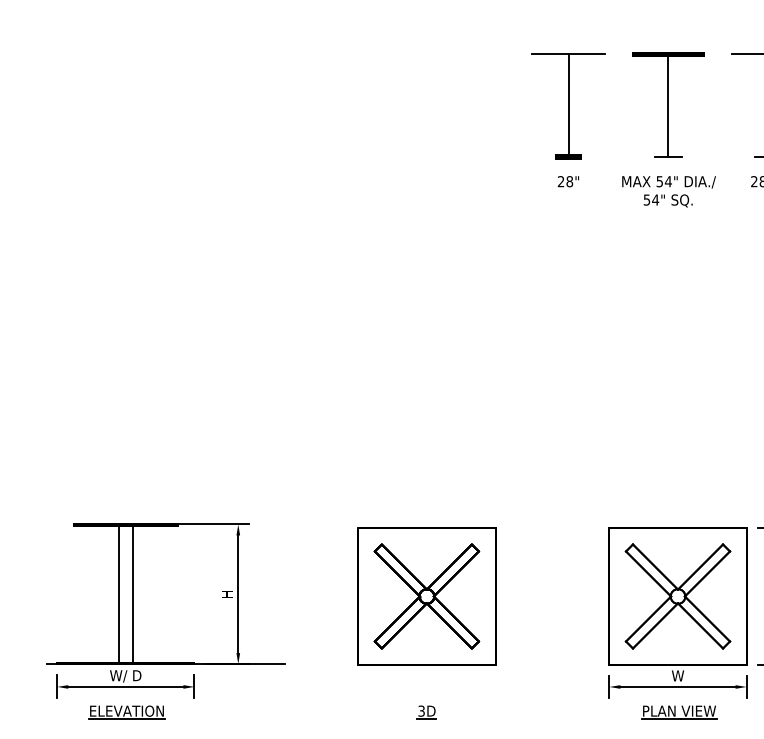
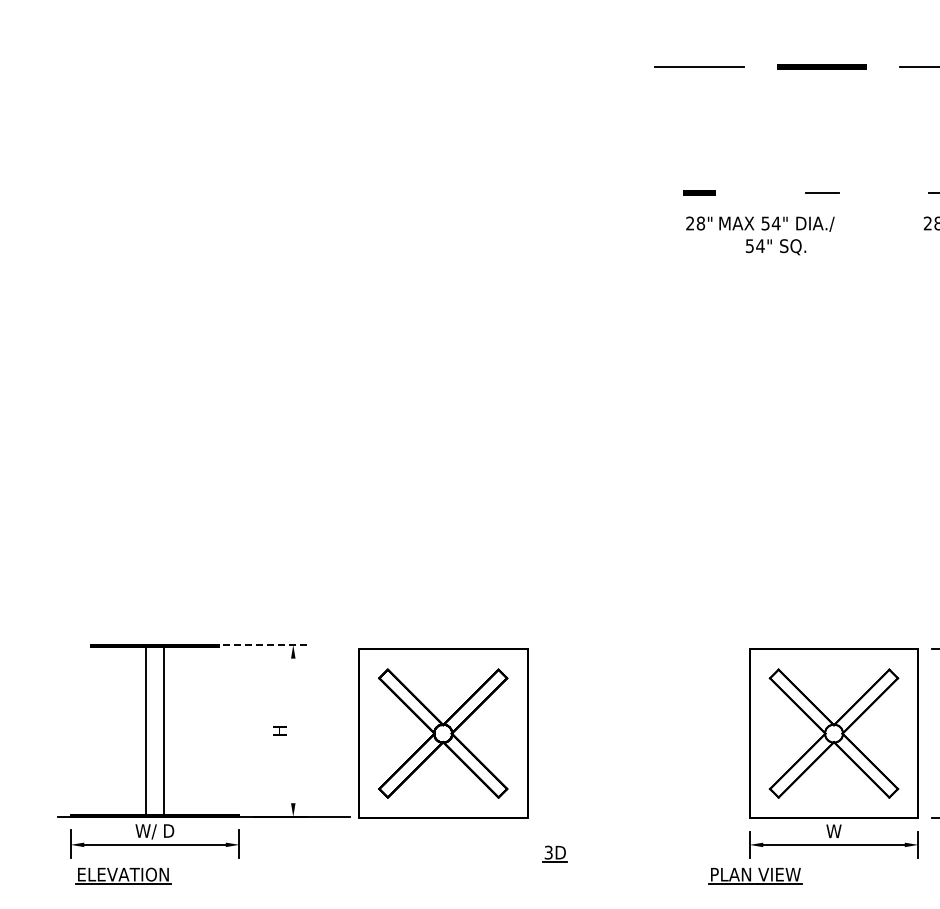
line: (568, 105) -> (699, 129), removed
line: (668, 105) -> (822, 129), removed
text: (668, 191) -> (776, 235), moved
line: (211, 524) -> (260, 645), solid -> dashed
line: (238, 593) -> (293, 730), removed
part: (427, 596) -> (443, 733), moved
part: (127, 711) -> (123, 875), moved
part: (426, 711) -> (554, 853), moved
part: (679, 712) -> (755, 876), moved

